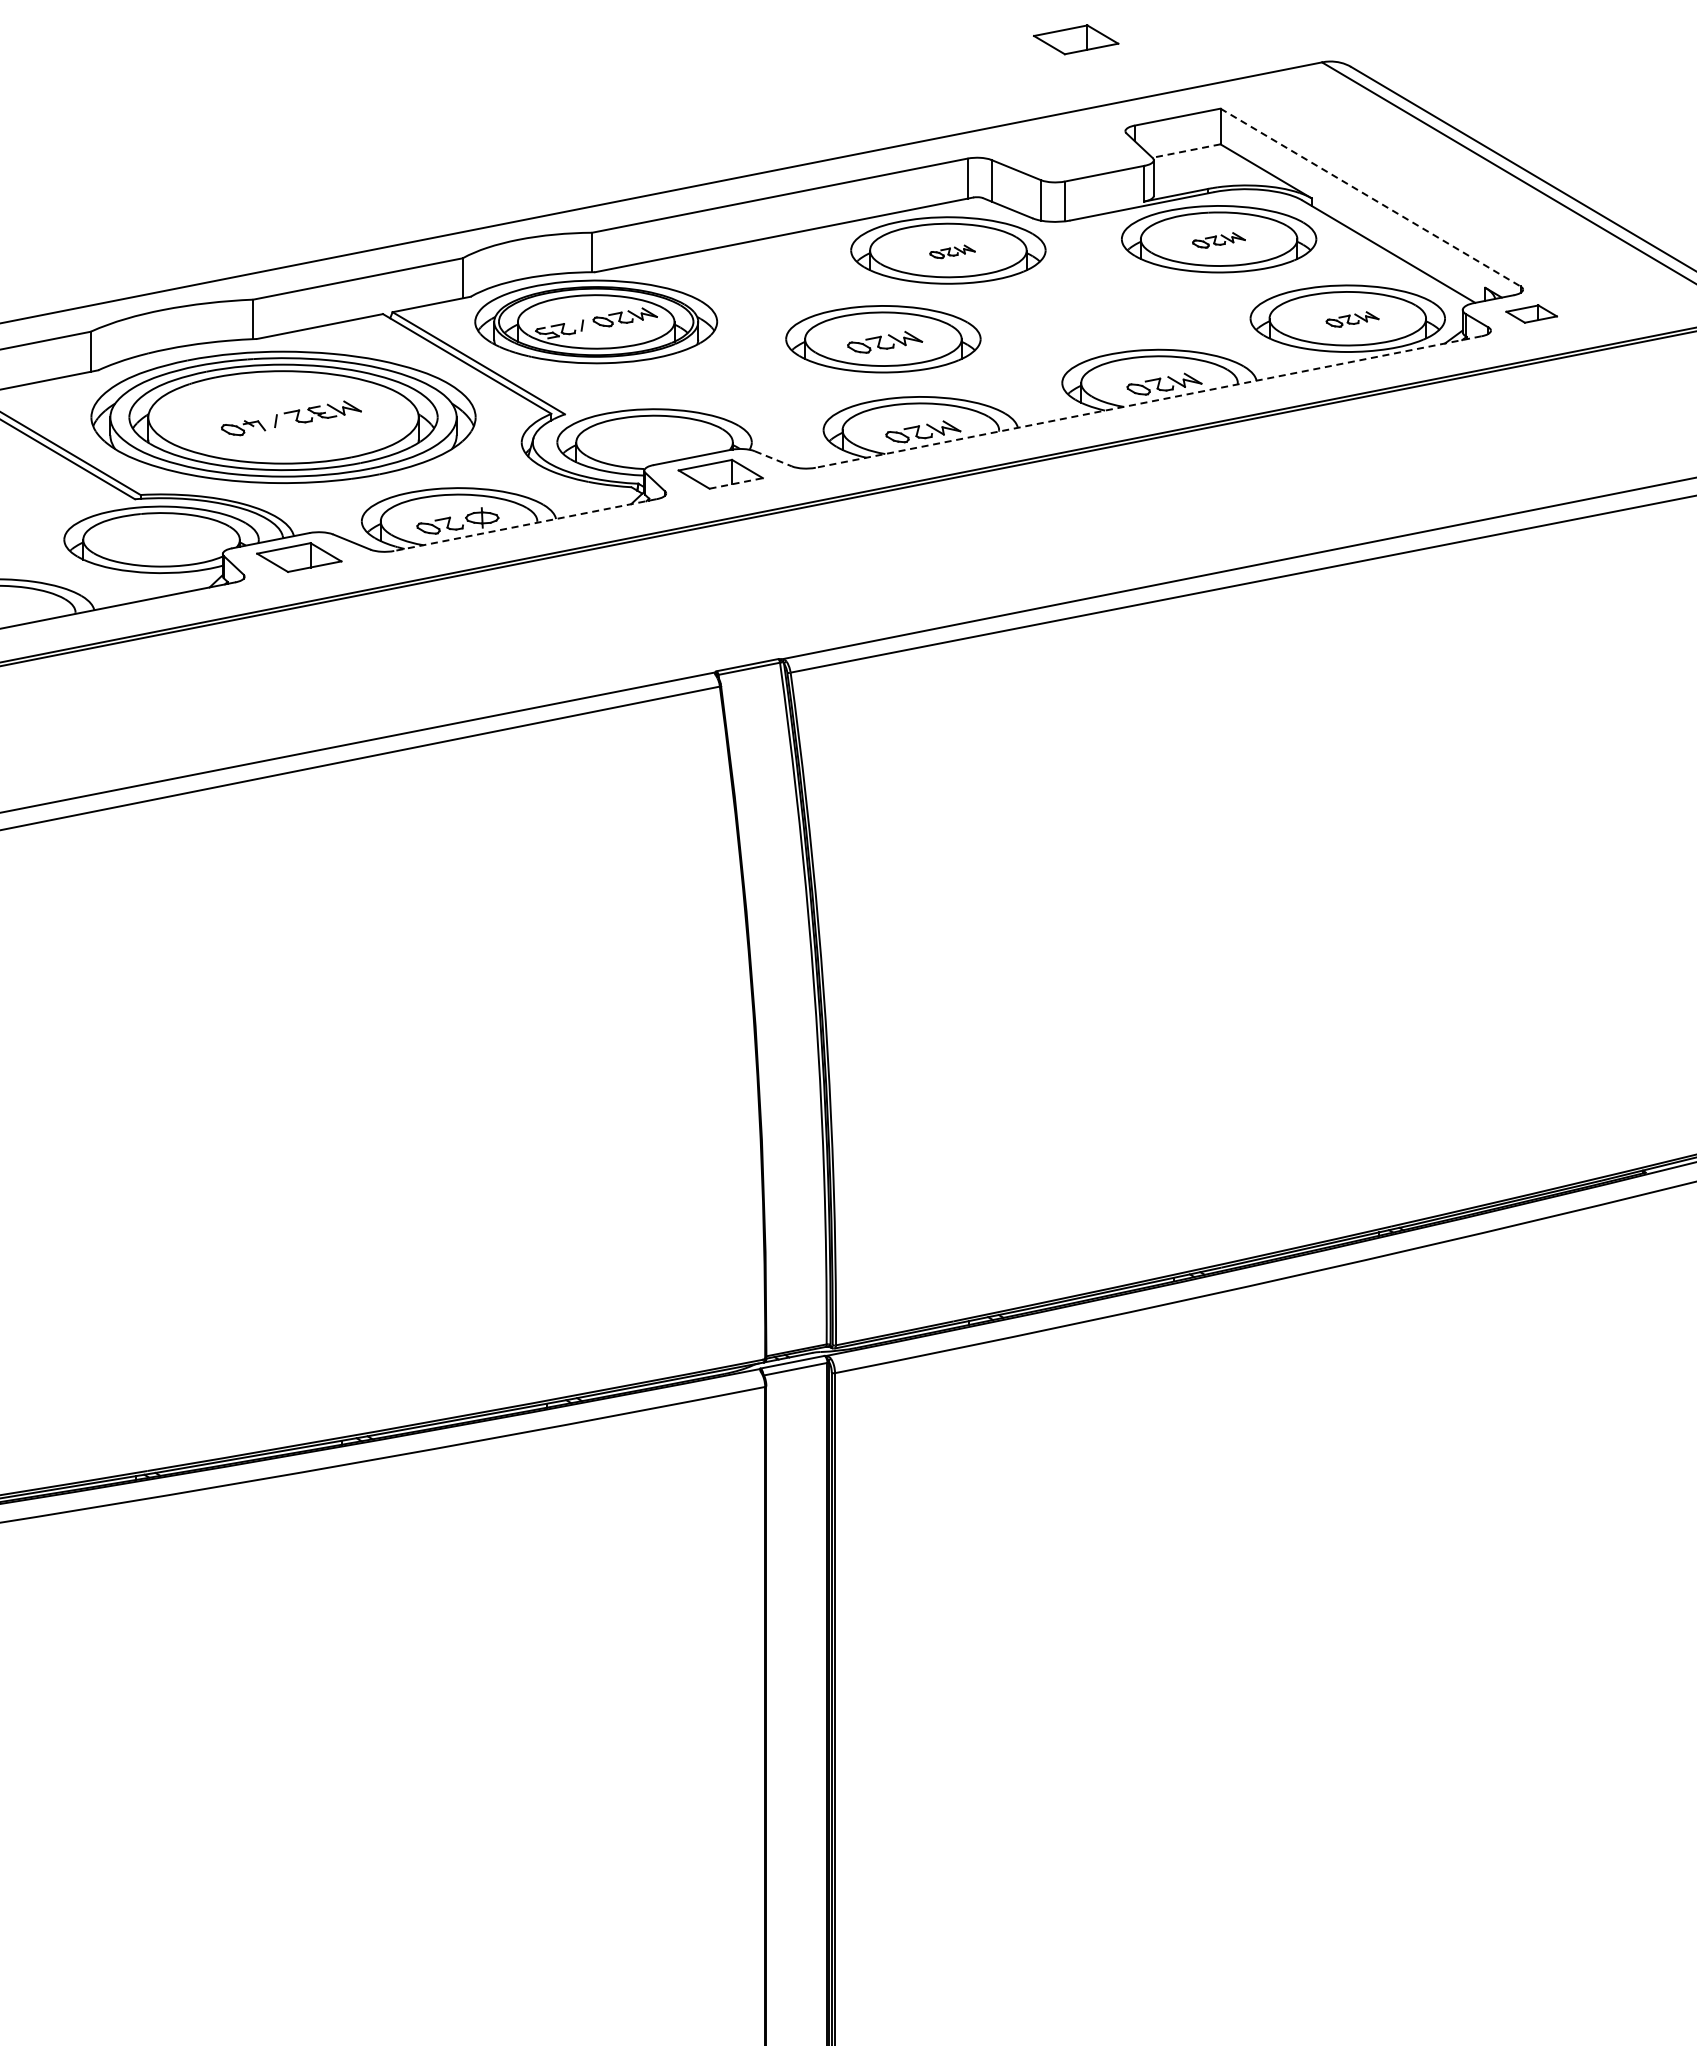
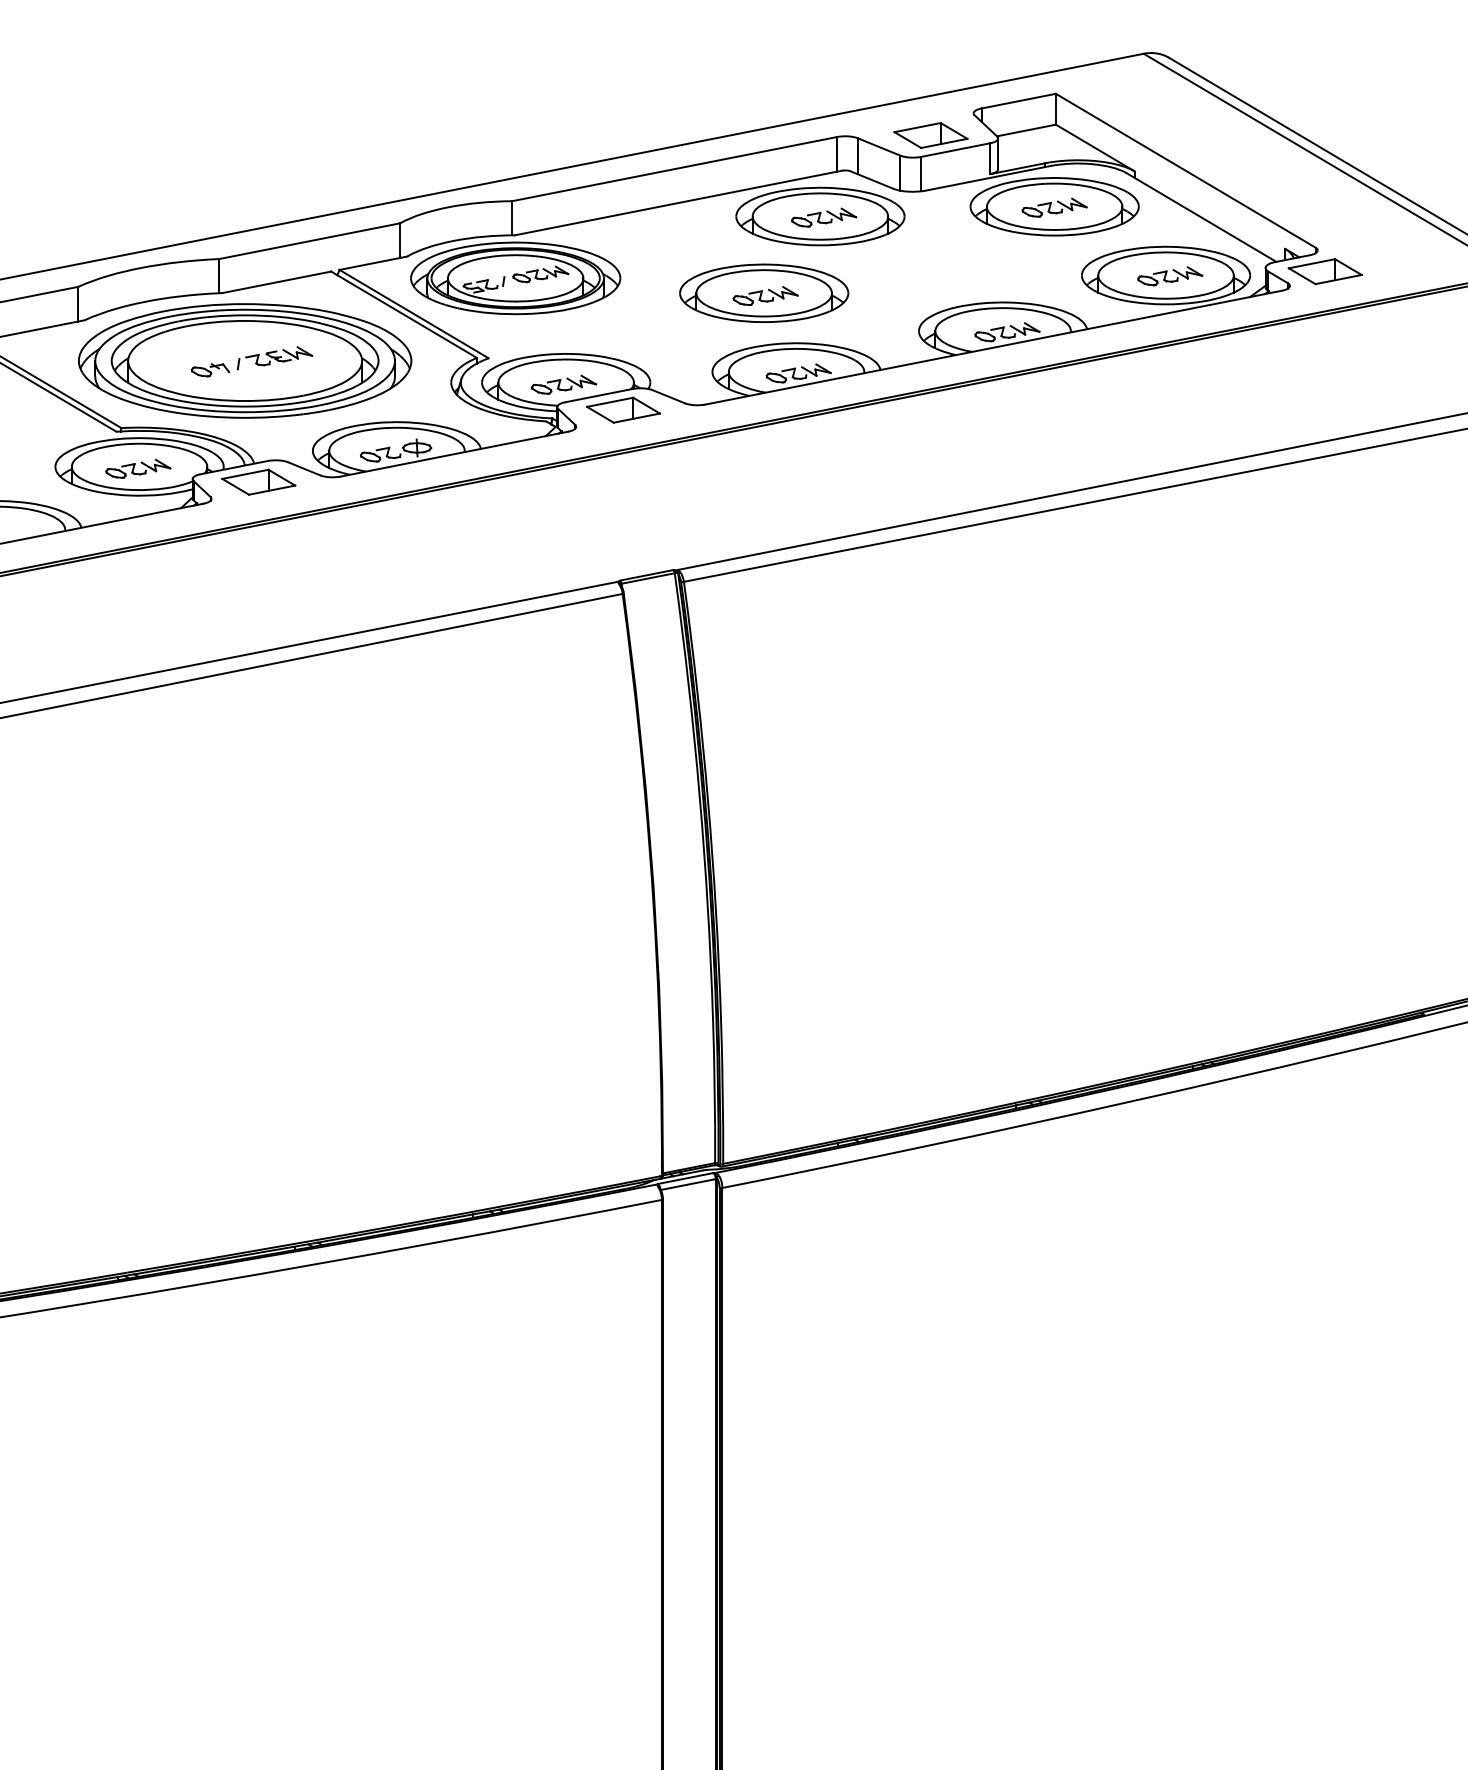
part: (1076, 39) -> (931, 135), moved
line: (1186, 151) -> (1026, 130), dashed -> solid
line: (1370, 197) -> (1185, 170), dashed -> solid
part: (1218, 240) -> (1054, 207), size x1.43
part: (952, 251) -> (823, 217), size x1.67
part: (1531, 313) -> (1324, 271), size x1.67
part: (1352, 319) -> (1170, 276), size x1.43
line: (1148, 402) -> (993, 348), dashed -> solid
part: (652, 444) -> (564, 384), added
line: (773, 458) -> (669, 396), dashed -> solid
line: (736, 483) -> (637, 418), dashed -> solid
line: (525, 525) -> (454, 454), dashed -> solid
part: (160, 541) -> (138, 468), added

